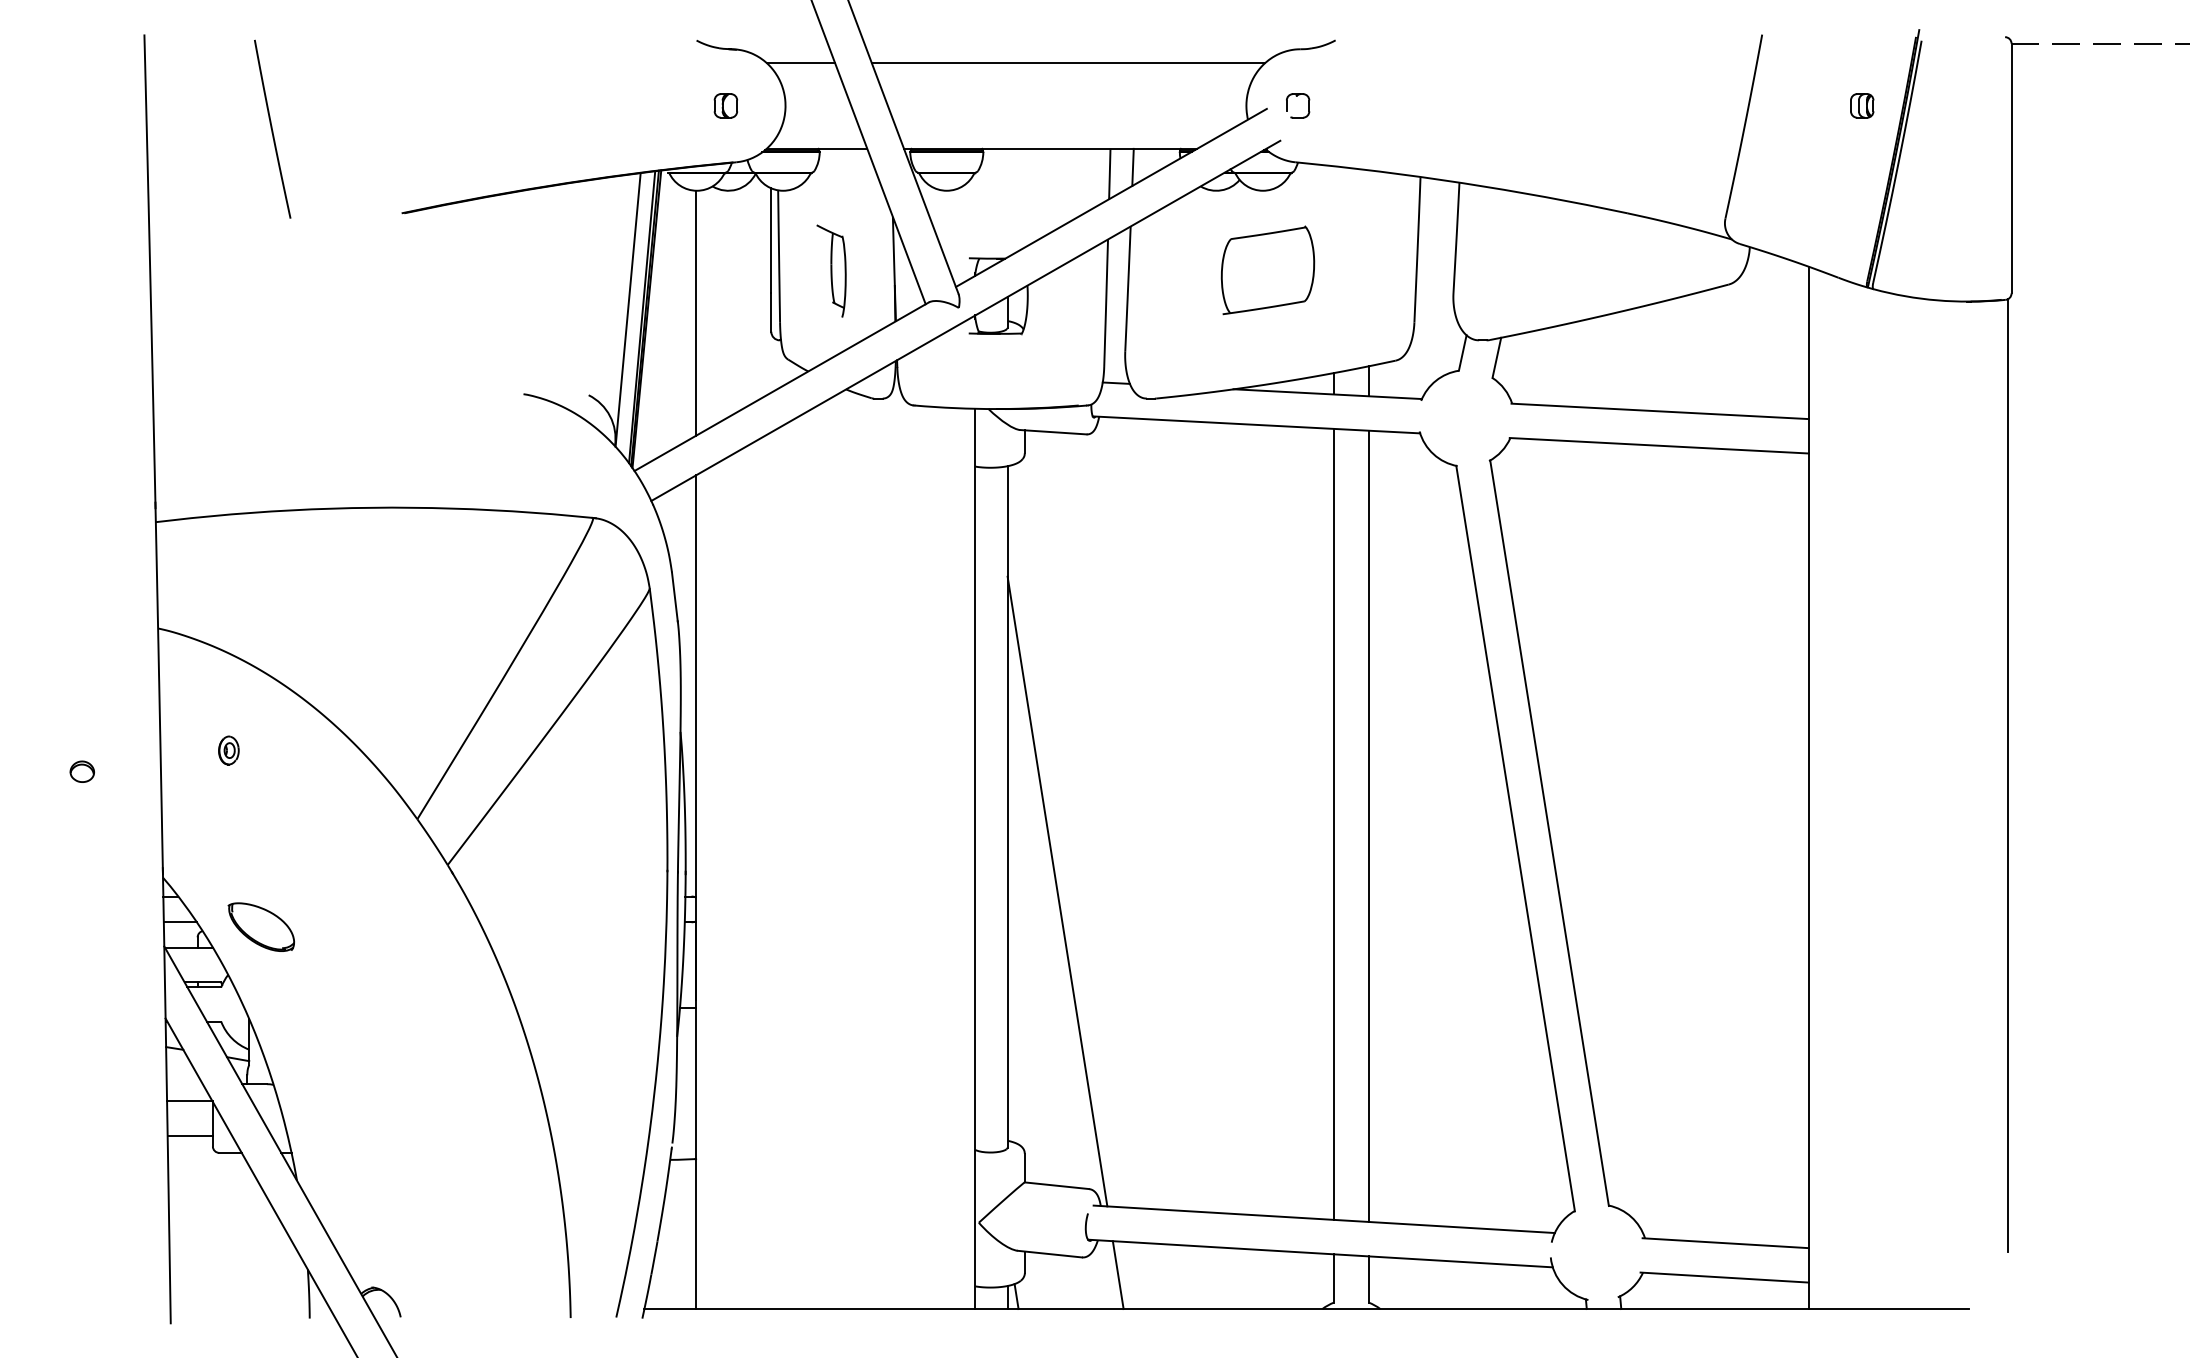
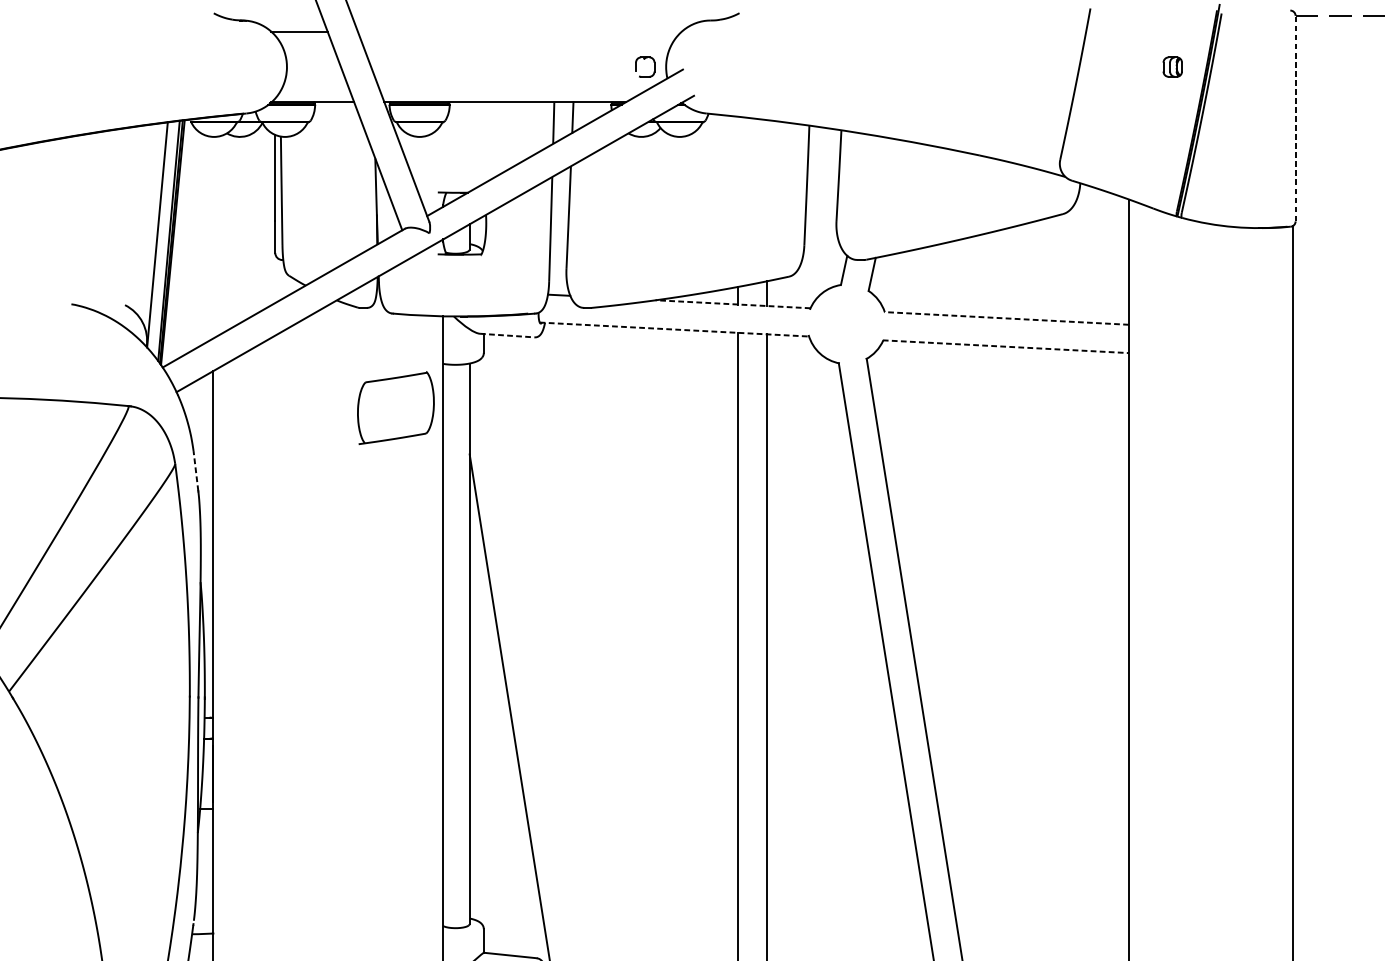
line: (1068, 62) -> (519, 31), removed
part: (1297, 96) -> (644, 59), moved
part: (725, 105) -> (237, 66), removed
line: (2011, 168) -> (1295, 118), solid -> dashed
part: (831, 270) -> (324, 202), removed
part: (1267, 270) -> (395, 408), moved
line: (696, 312) -> (213, 237), removed
line: (1327, 394) -> (732, 304), solid -> dashed
line: (1660, 411) -> (1006, 318), solid -> dashed
line: (1256, 424) -> (674, 329), solid -> dashed
line: (1053, 432) -> (507, 335), solid -> dashed
line: (1659, 445) -> (1005, 346), solid -> dashed
line: (674, 596) -> (195, 470), solid -> dashed

